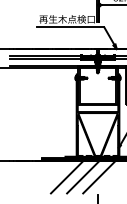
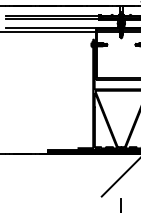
line: (66, 176) -> (79, 174), removed
line: (83, 176) -> (102, 174), removed

